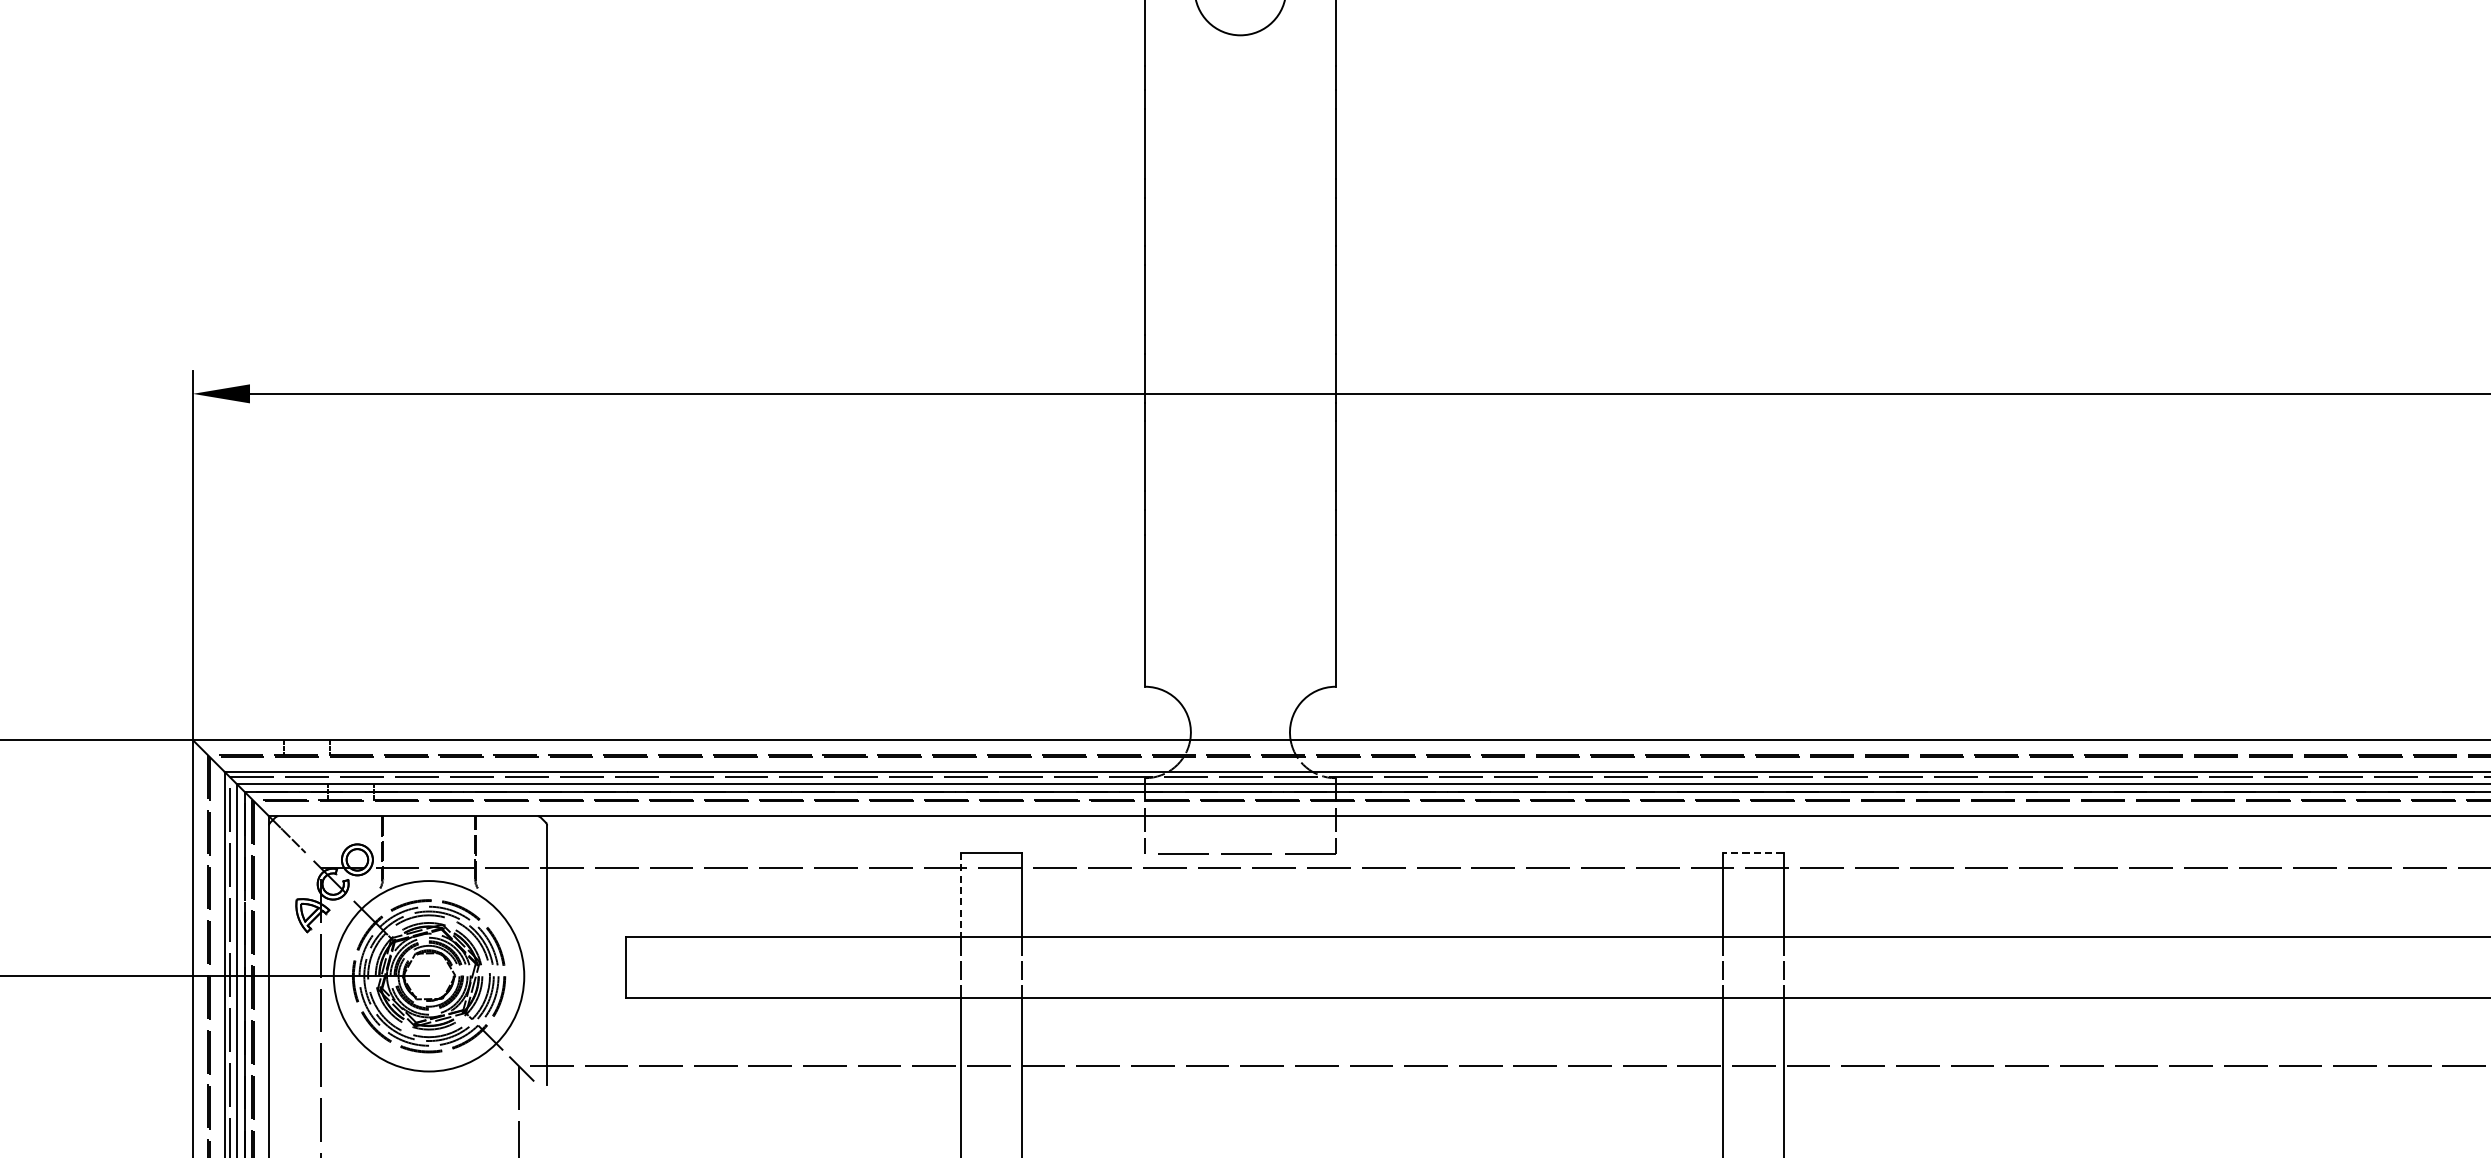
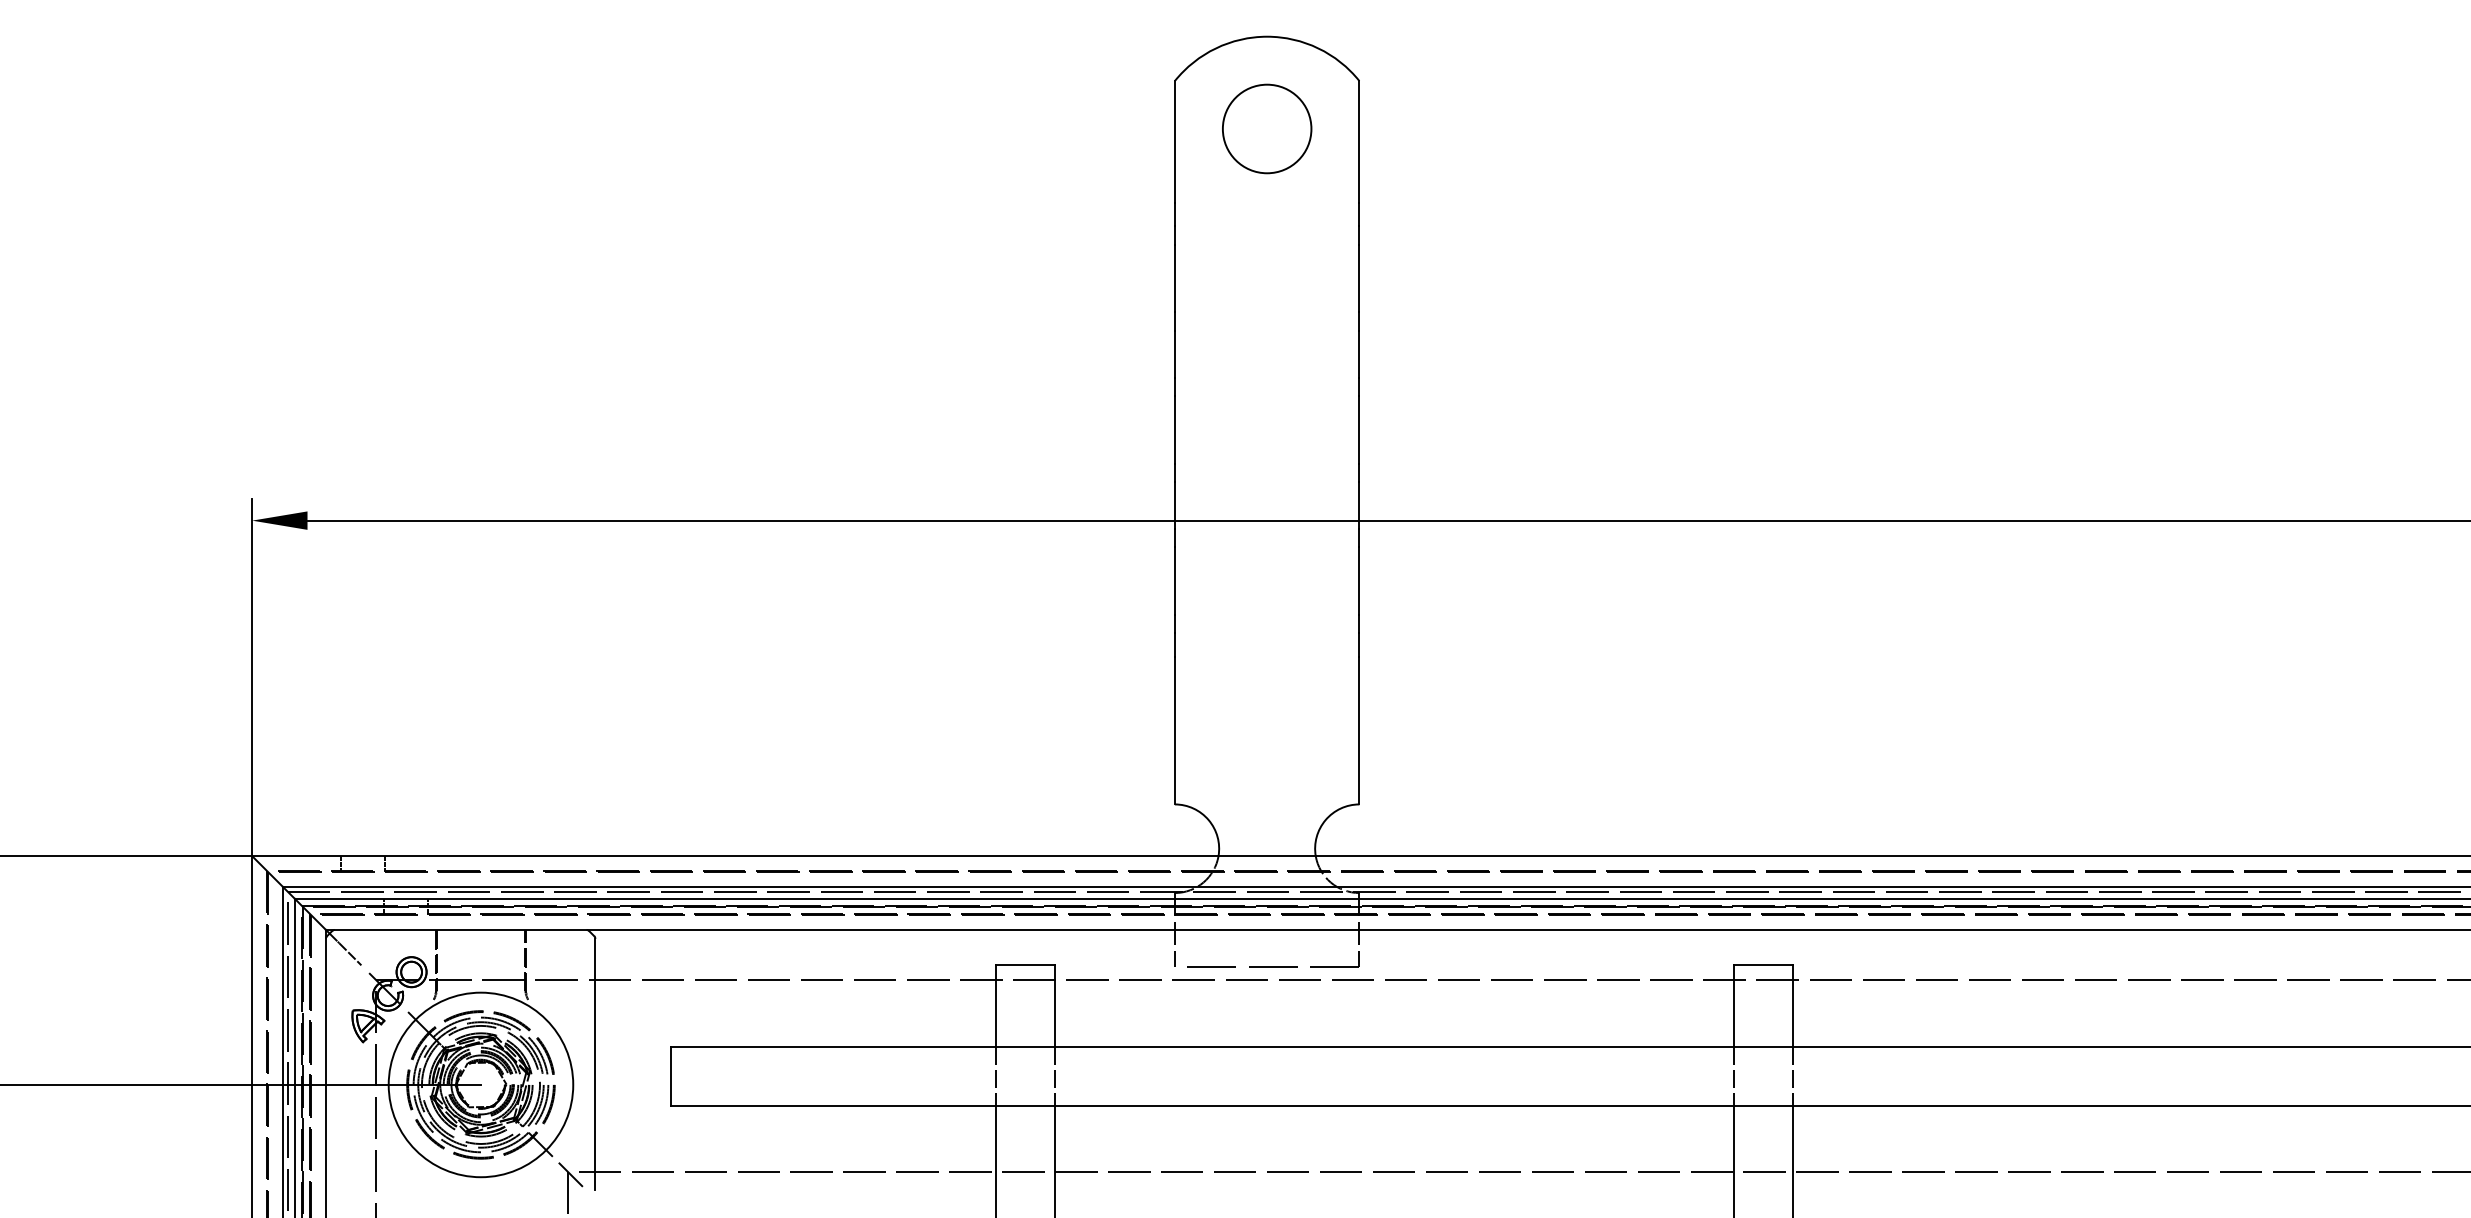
line: (1752, 852) -> (1763, 965), dashed -> solid
line: (961, 894) -> (996, 1005), dashed -> solid

